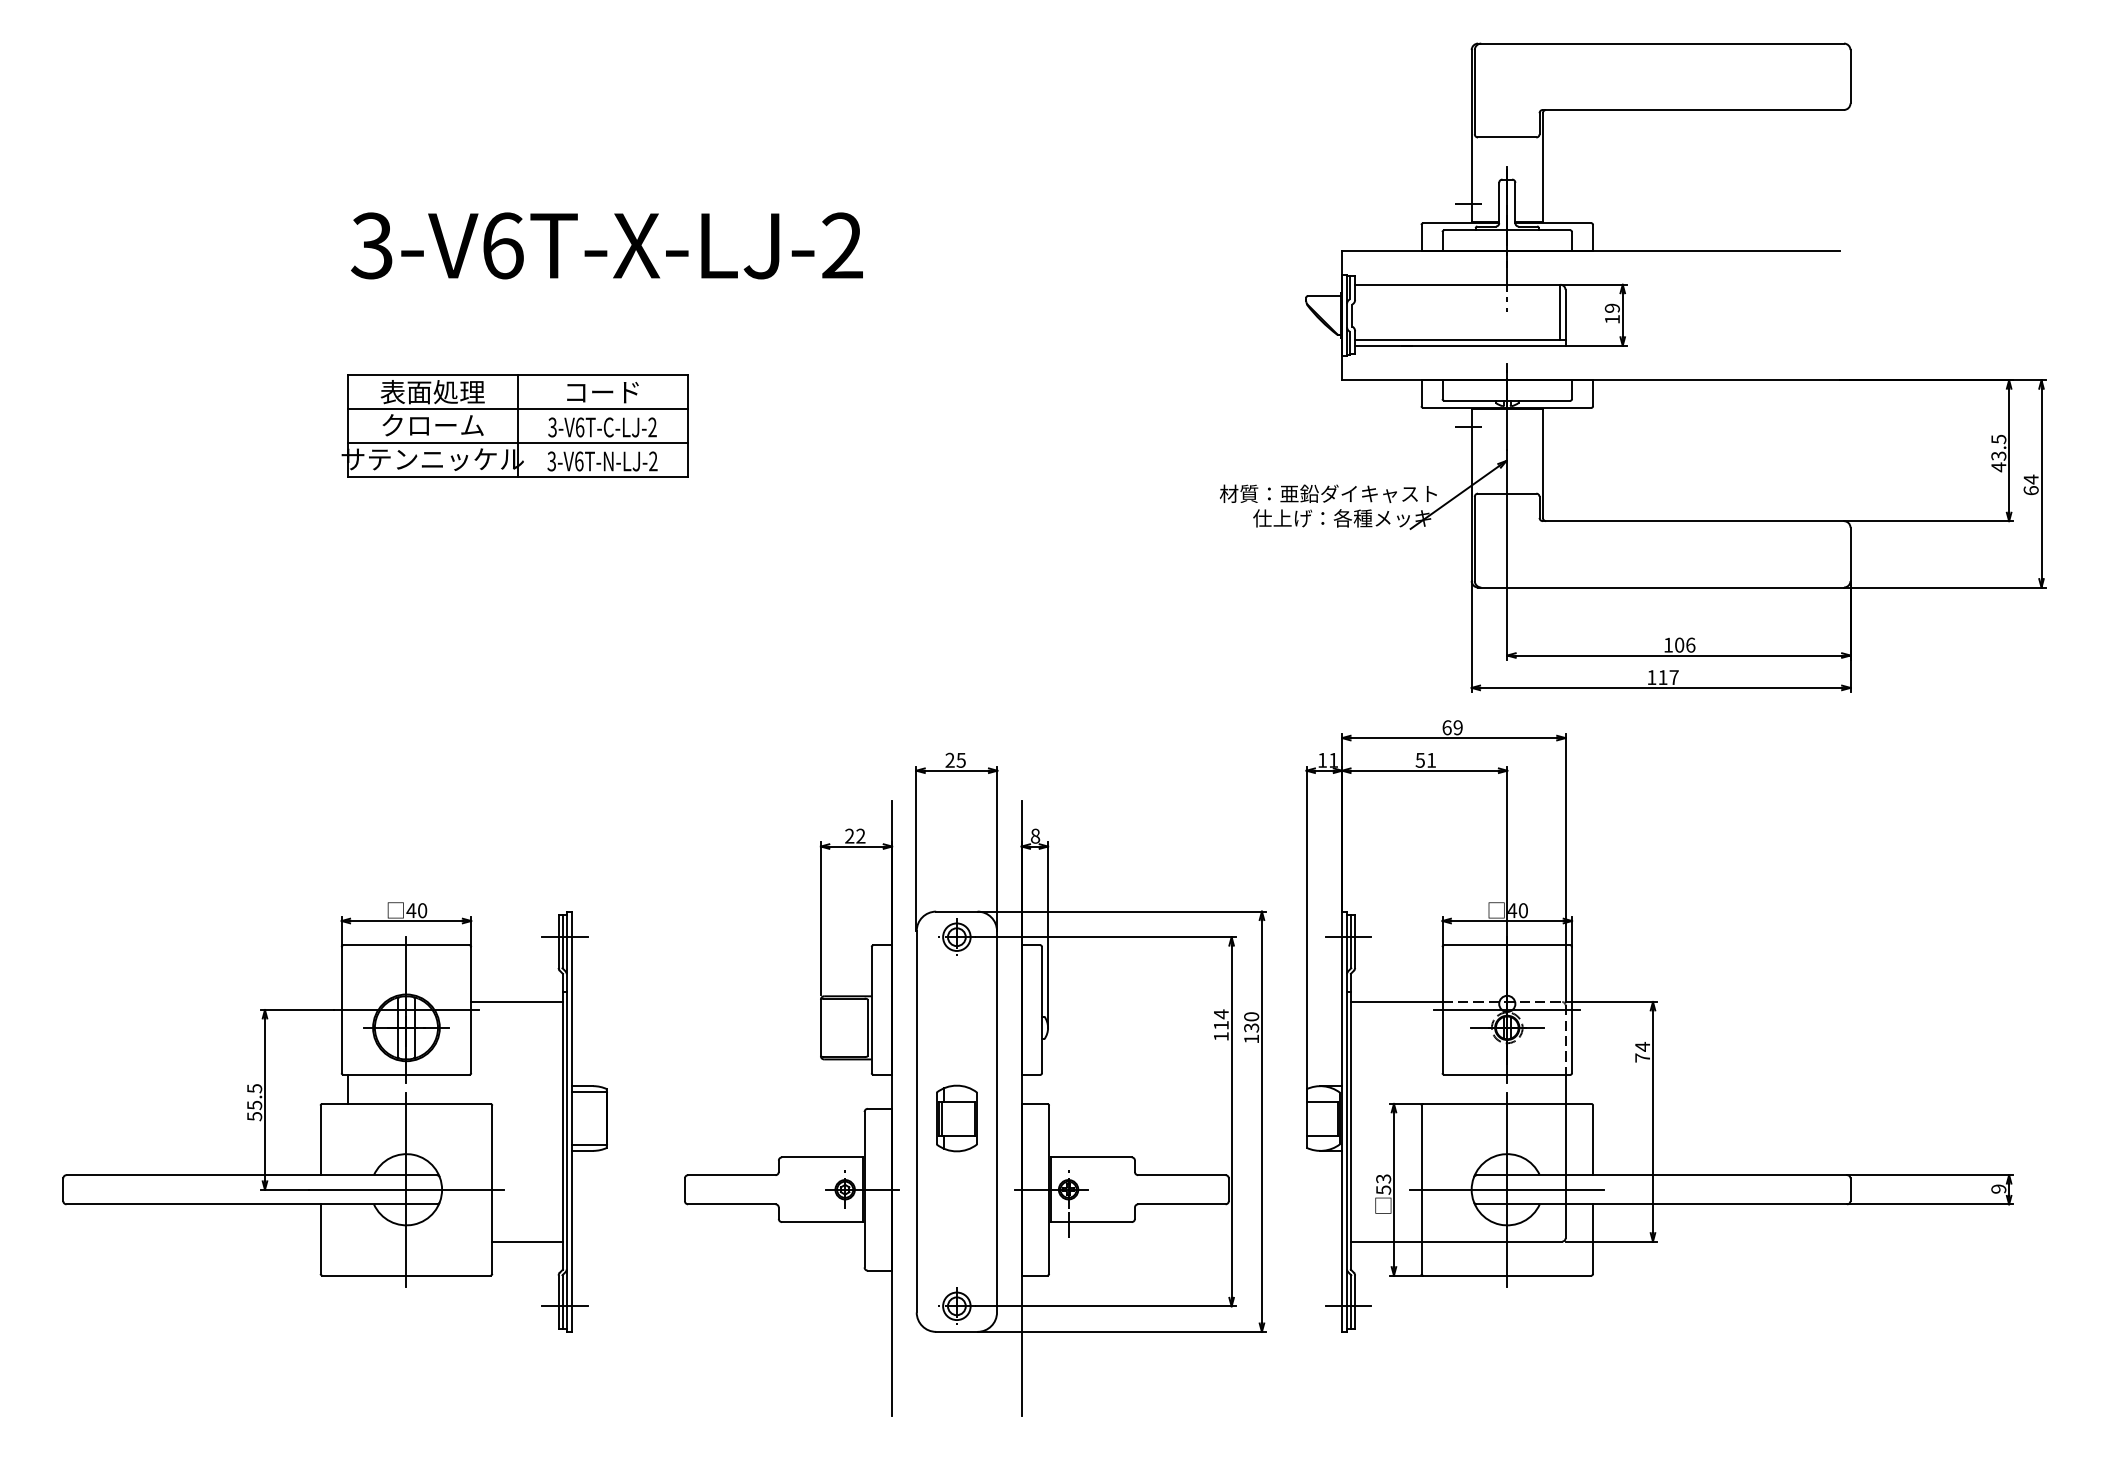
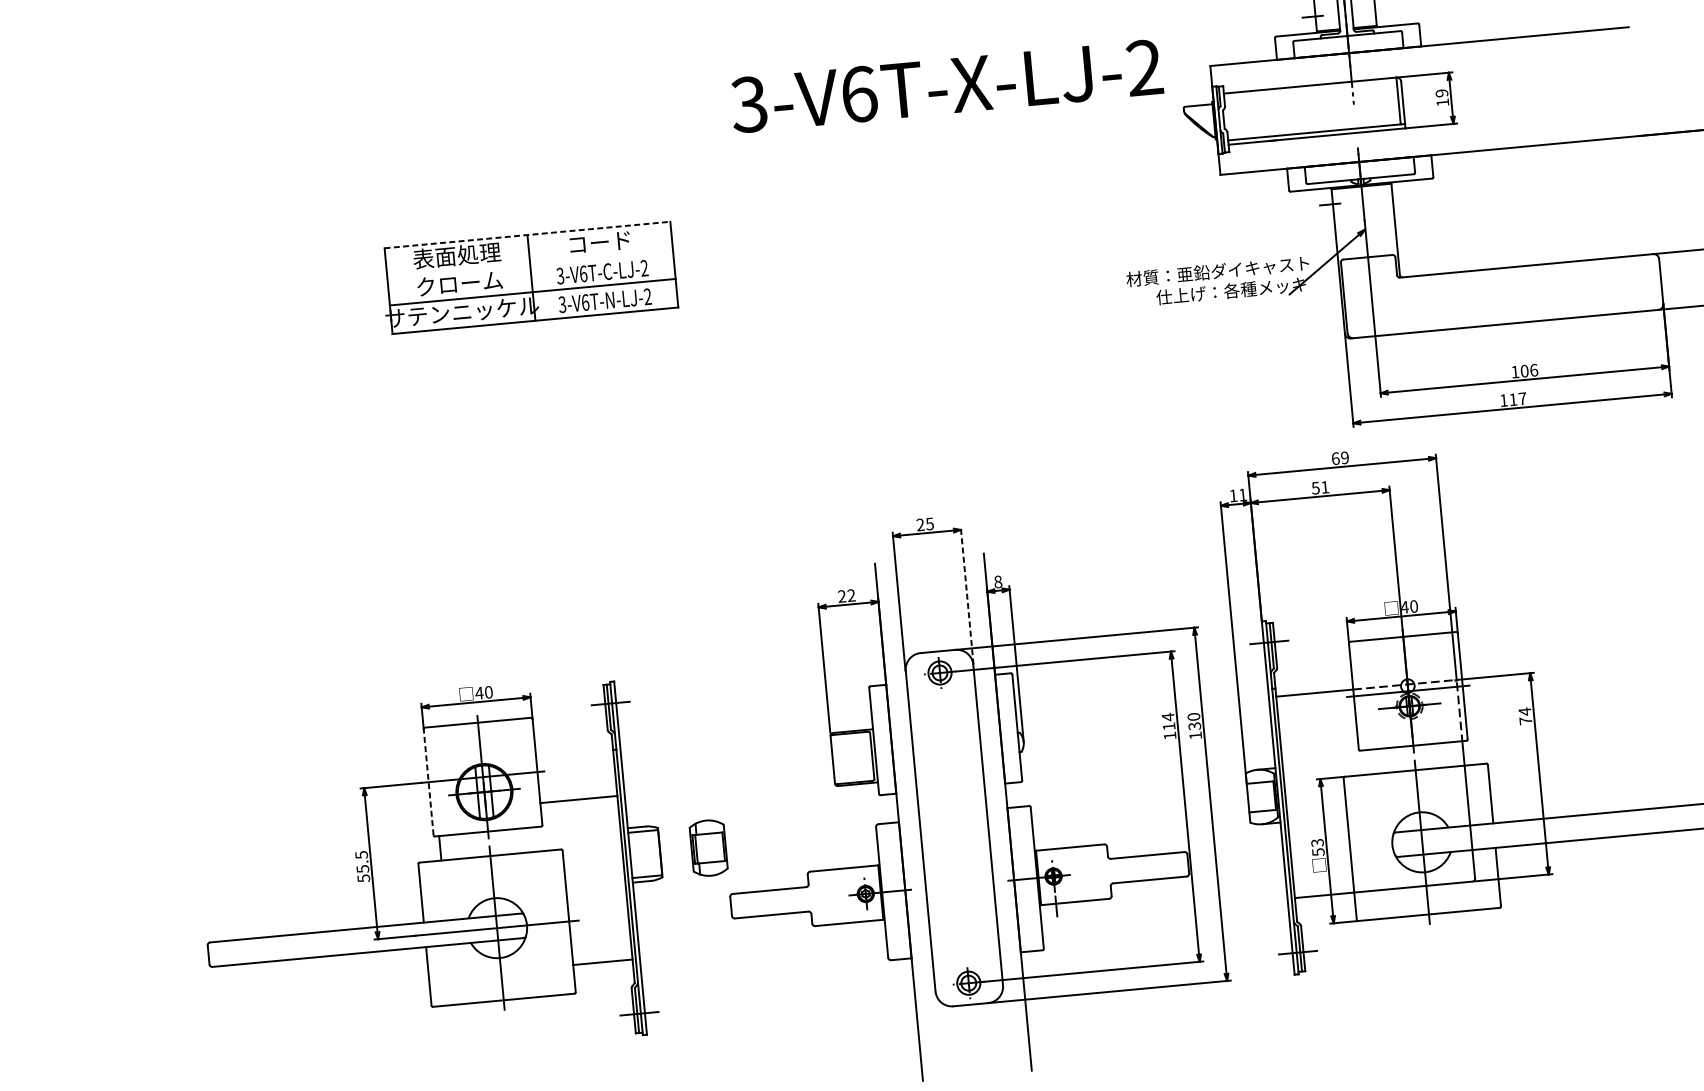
text: (606, 245) -> (946, 86), moved
line: (518, 375) -> (527, 235), solid -> dashed
line: (518, 409) -> (530, 263), removed
line: (997, 848) -> (967, 595), solid -> dashed
line: (516, 1001) -> (578, 799), moved
line: (341, 1009) -> (428, 781), solid -> dashed
part: (956, 1118) -> (708, 848), moved
line: (1507, 1189) -> (1422, 842), removed

